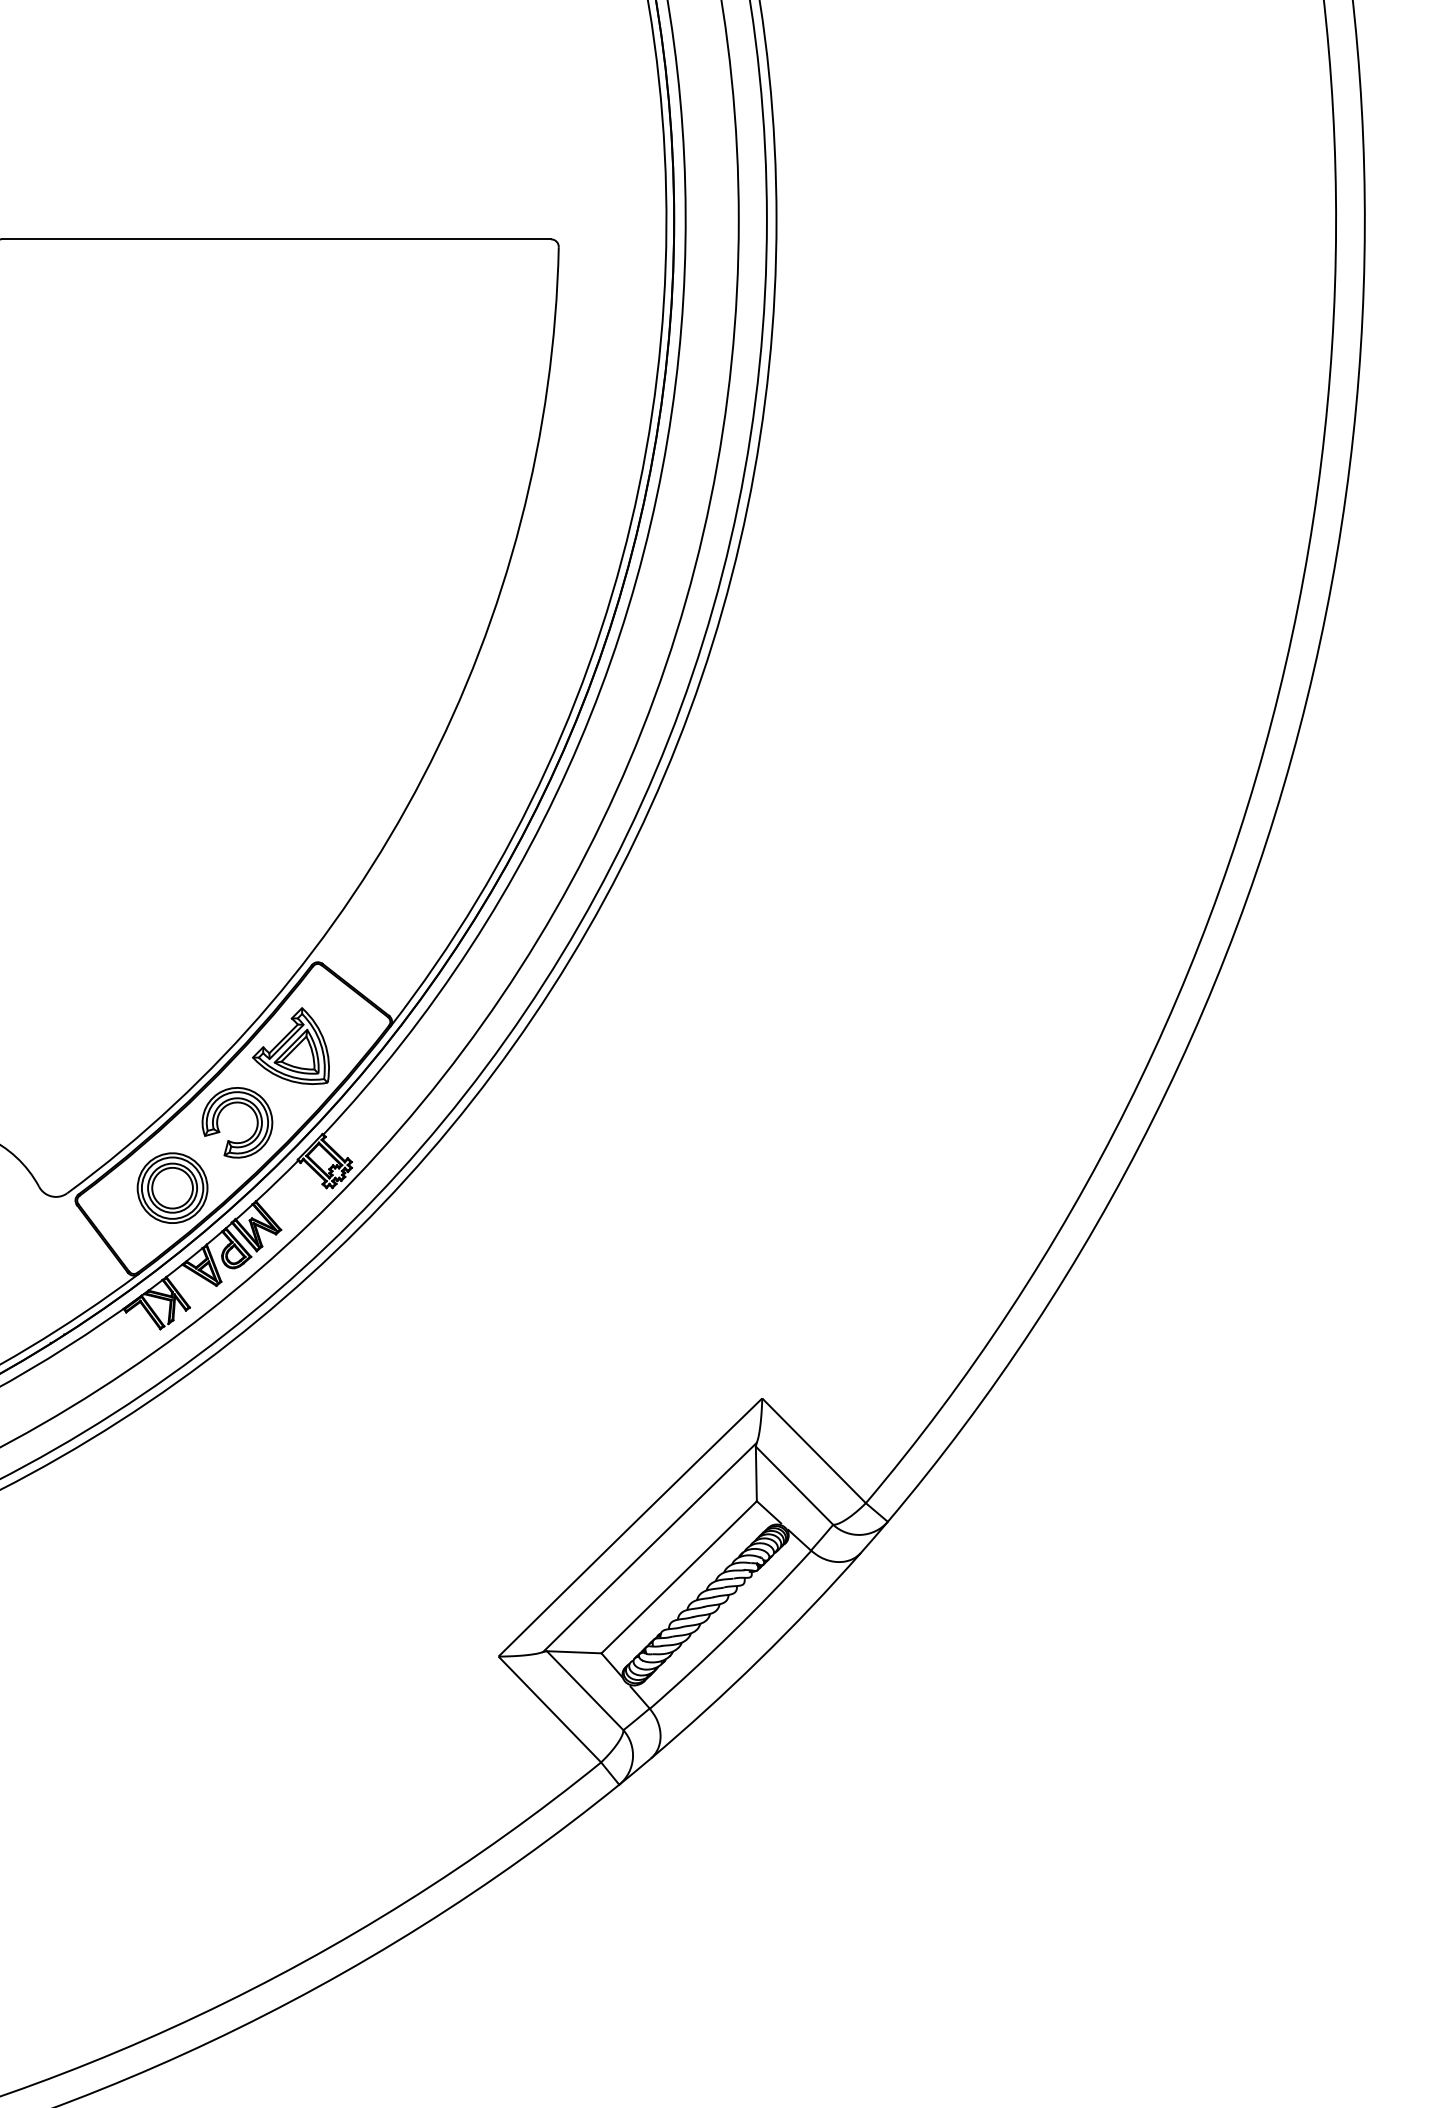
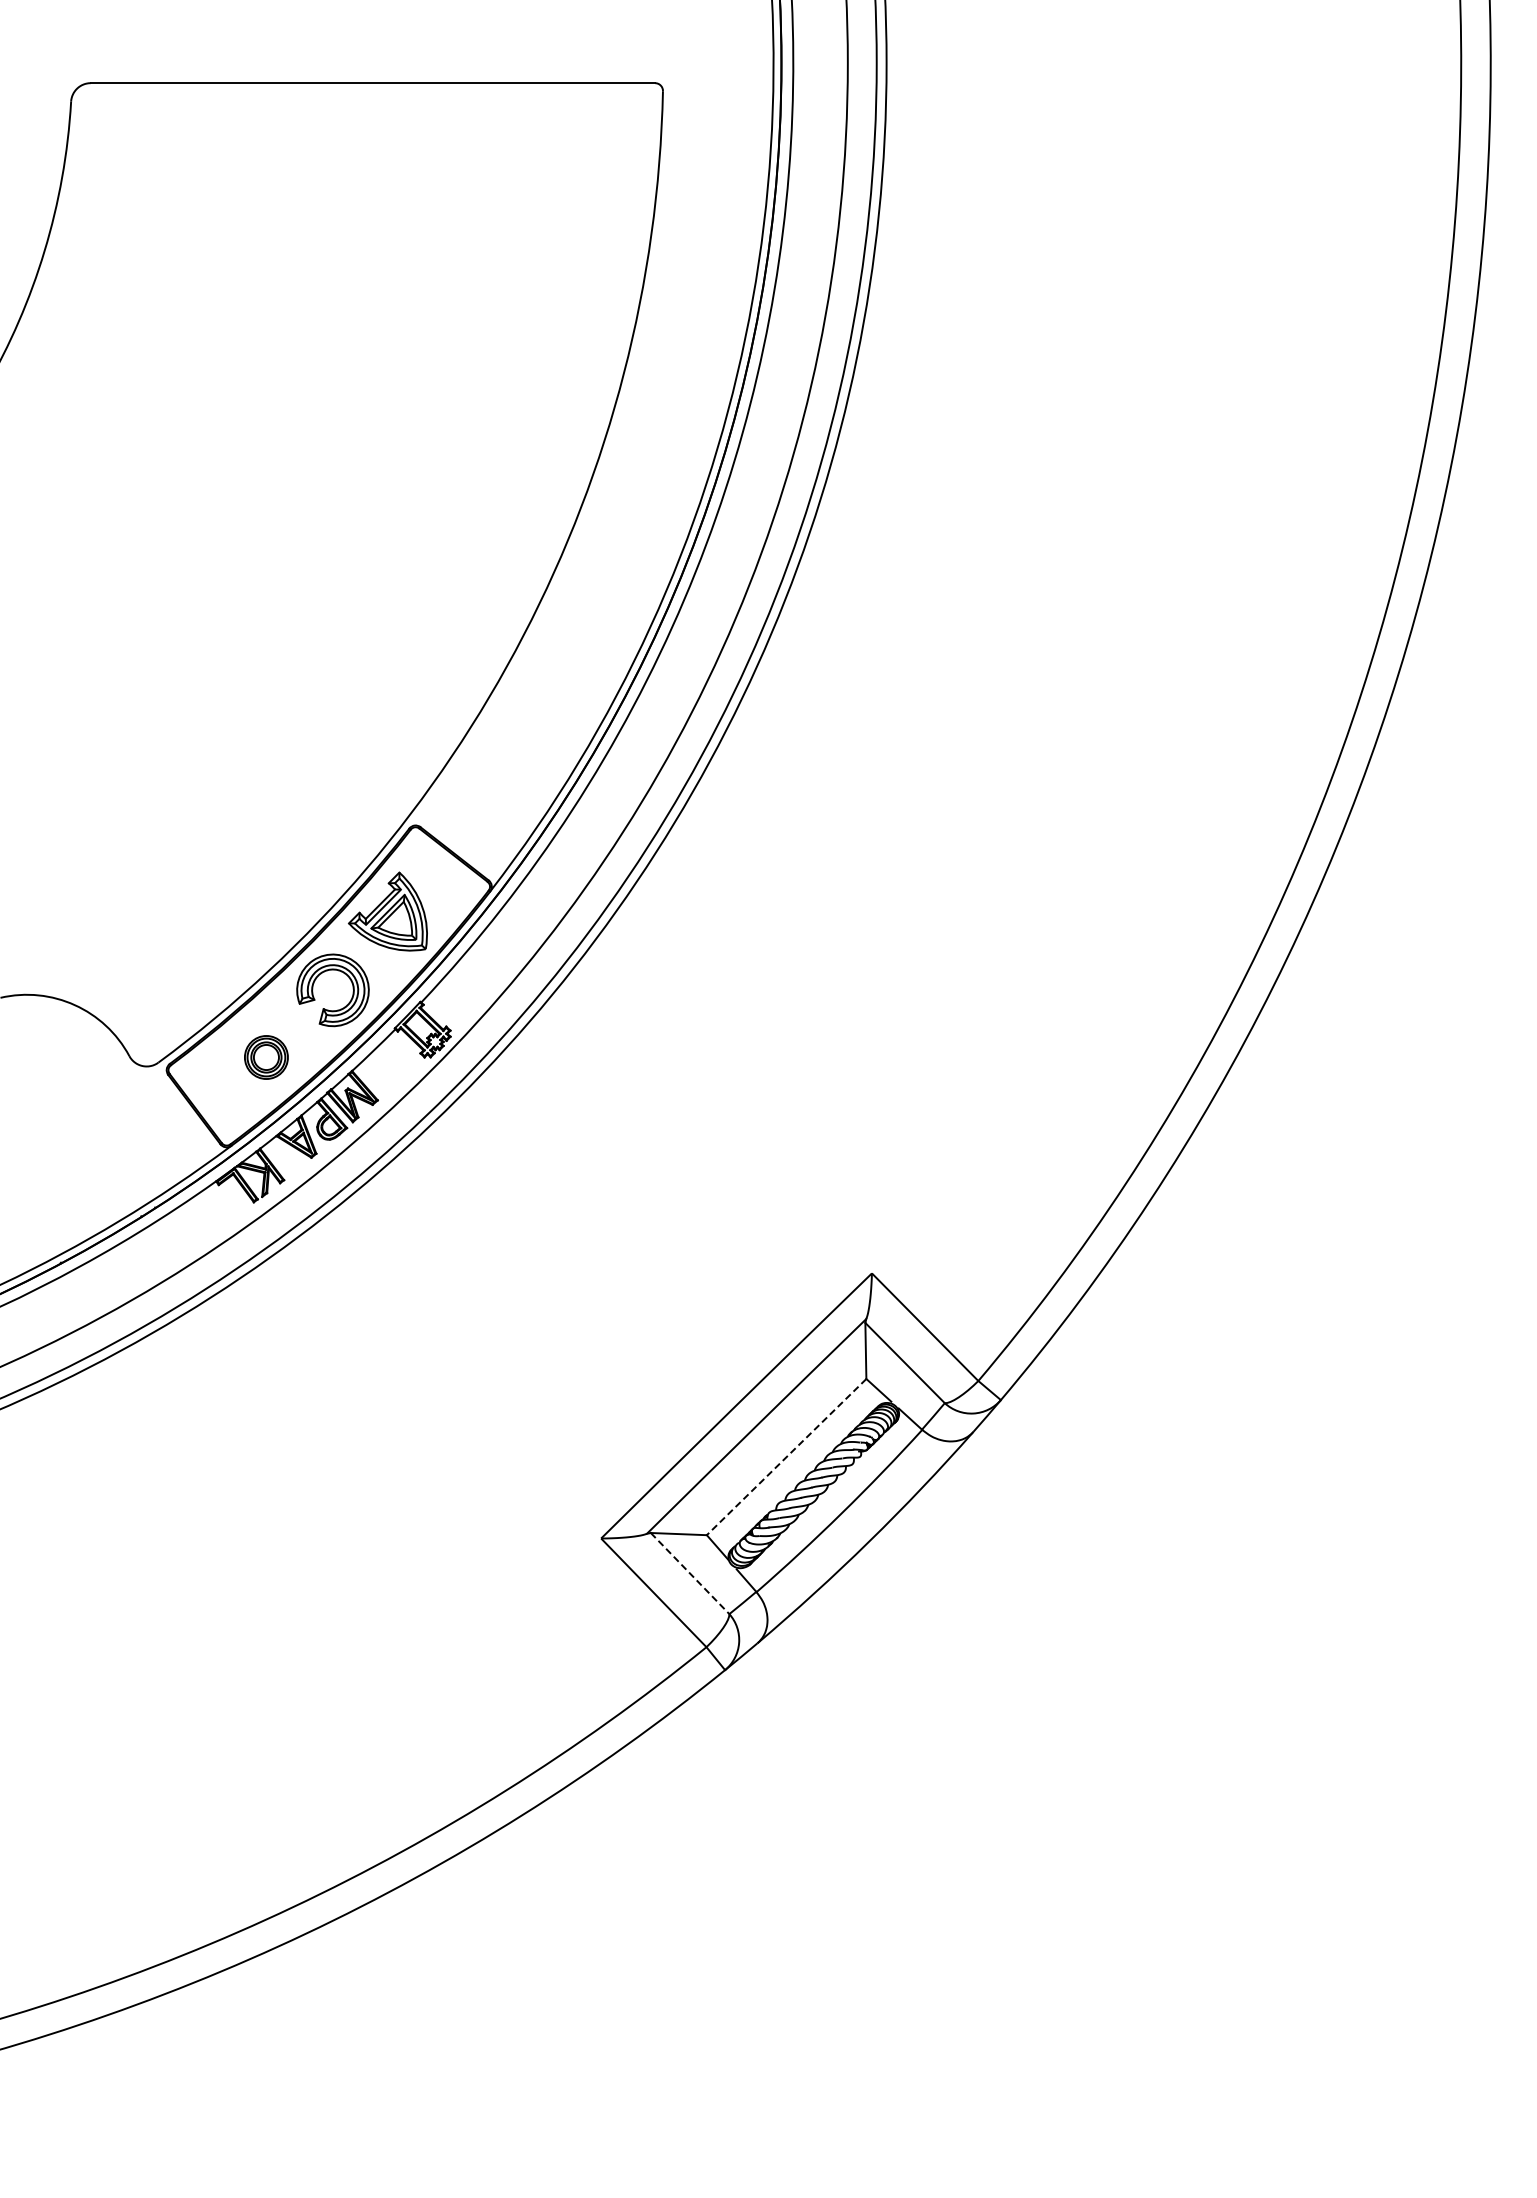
part: (172, 1188) -> (266, 1057), size x0.6
line: (679, 1577) -> (786, 1457), solid -> dashed
line: (585, 1691) -> (690, 1574), solid -> dashed

